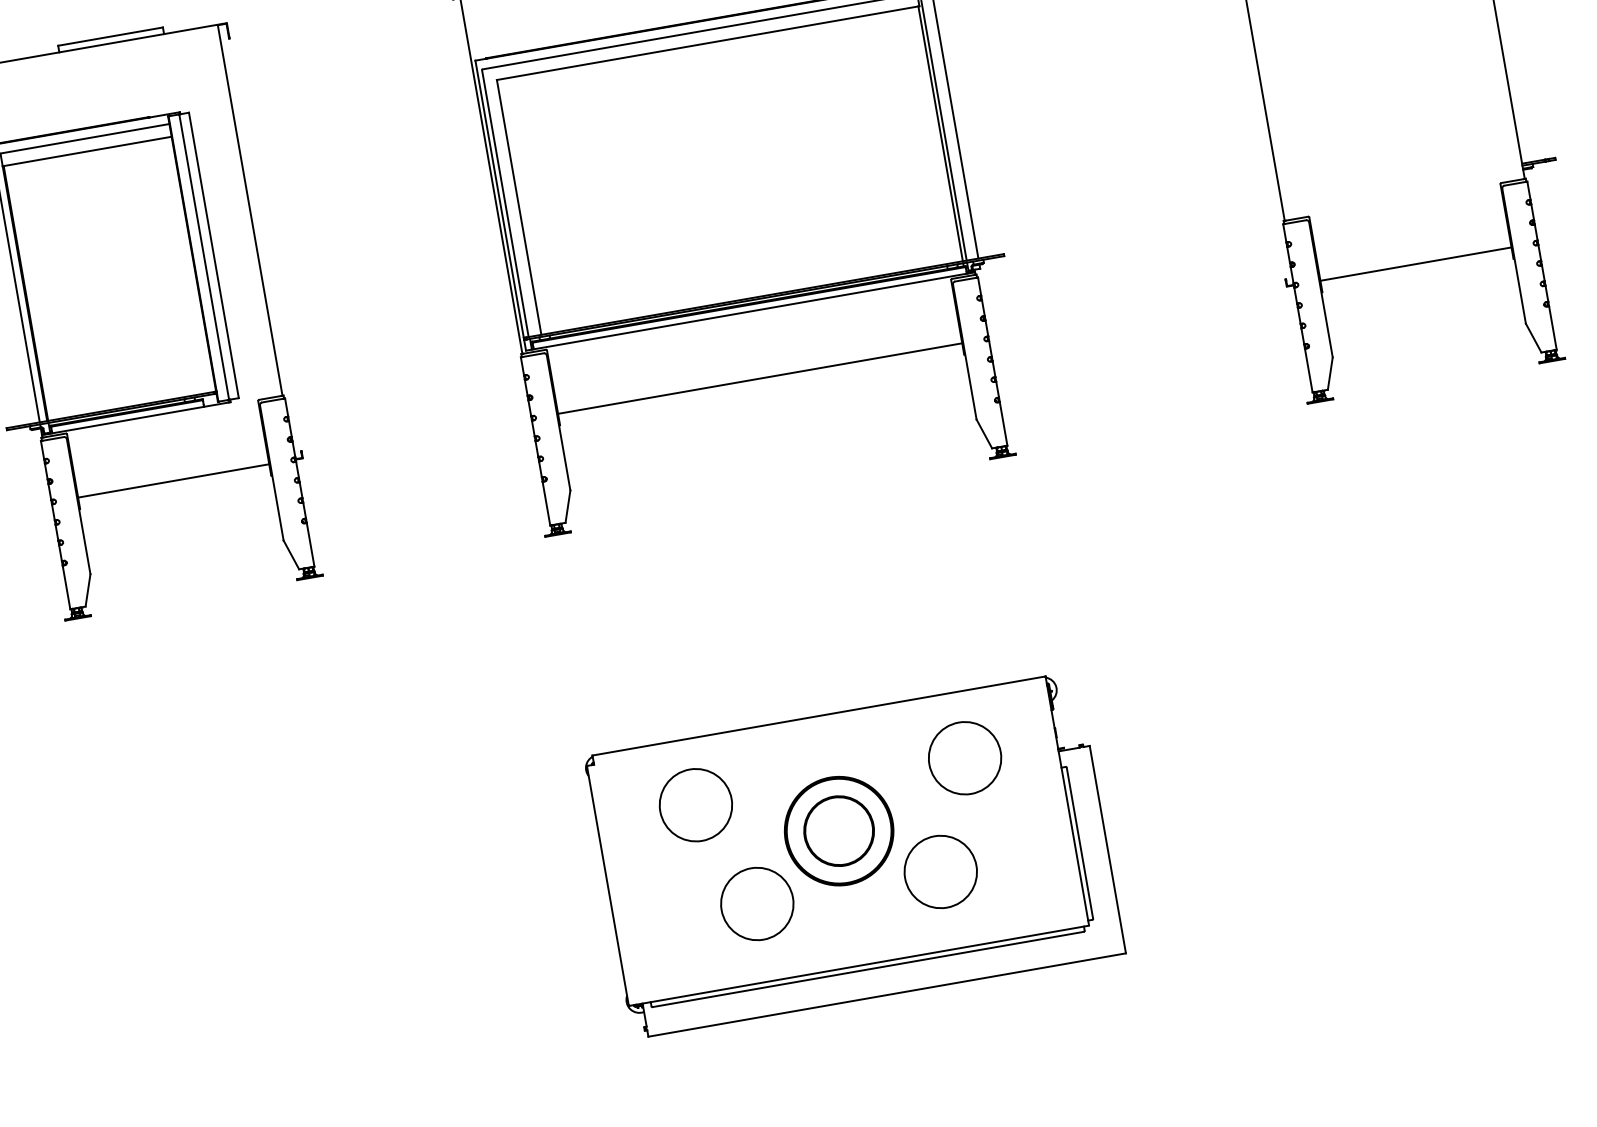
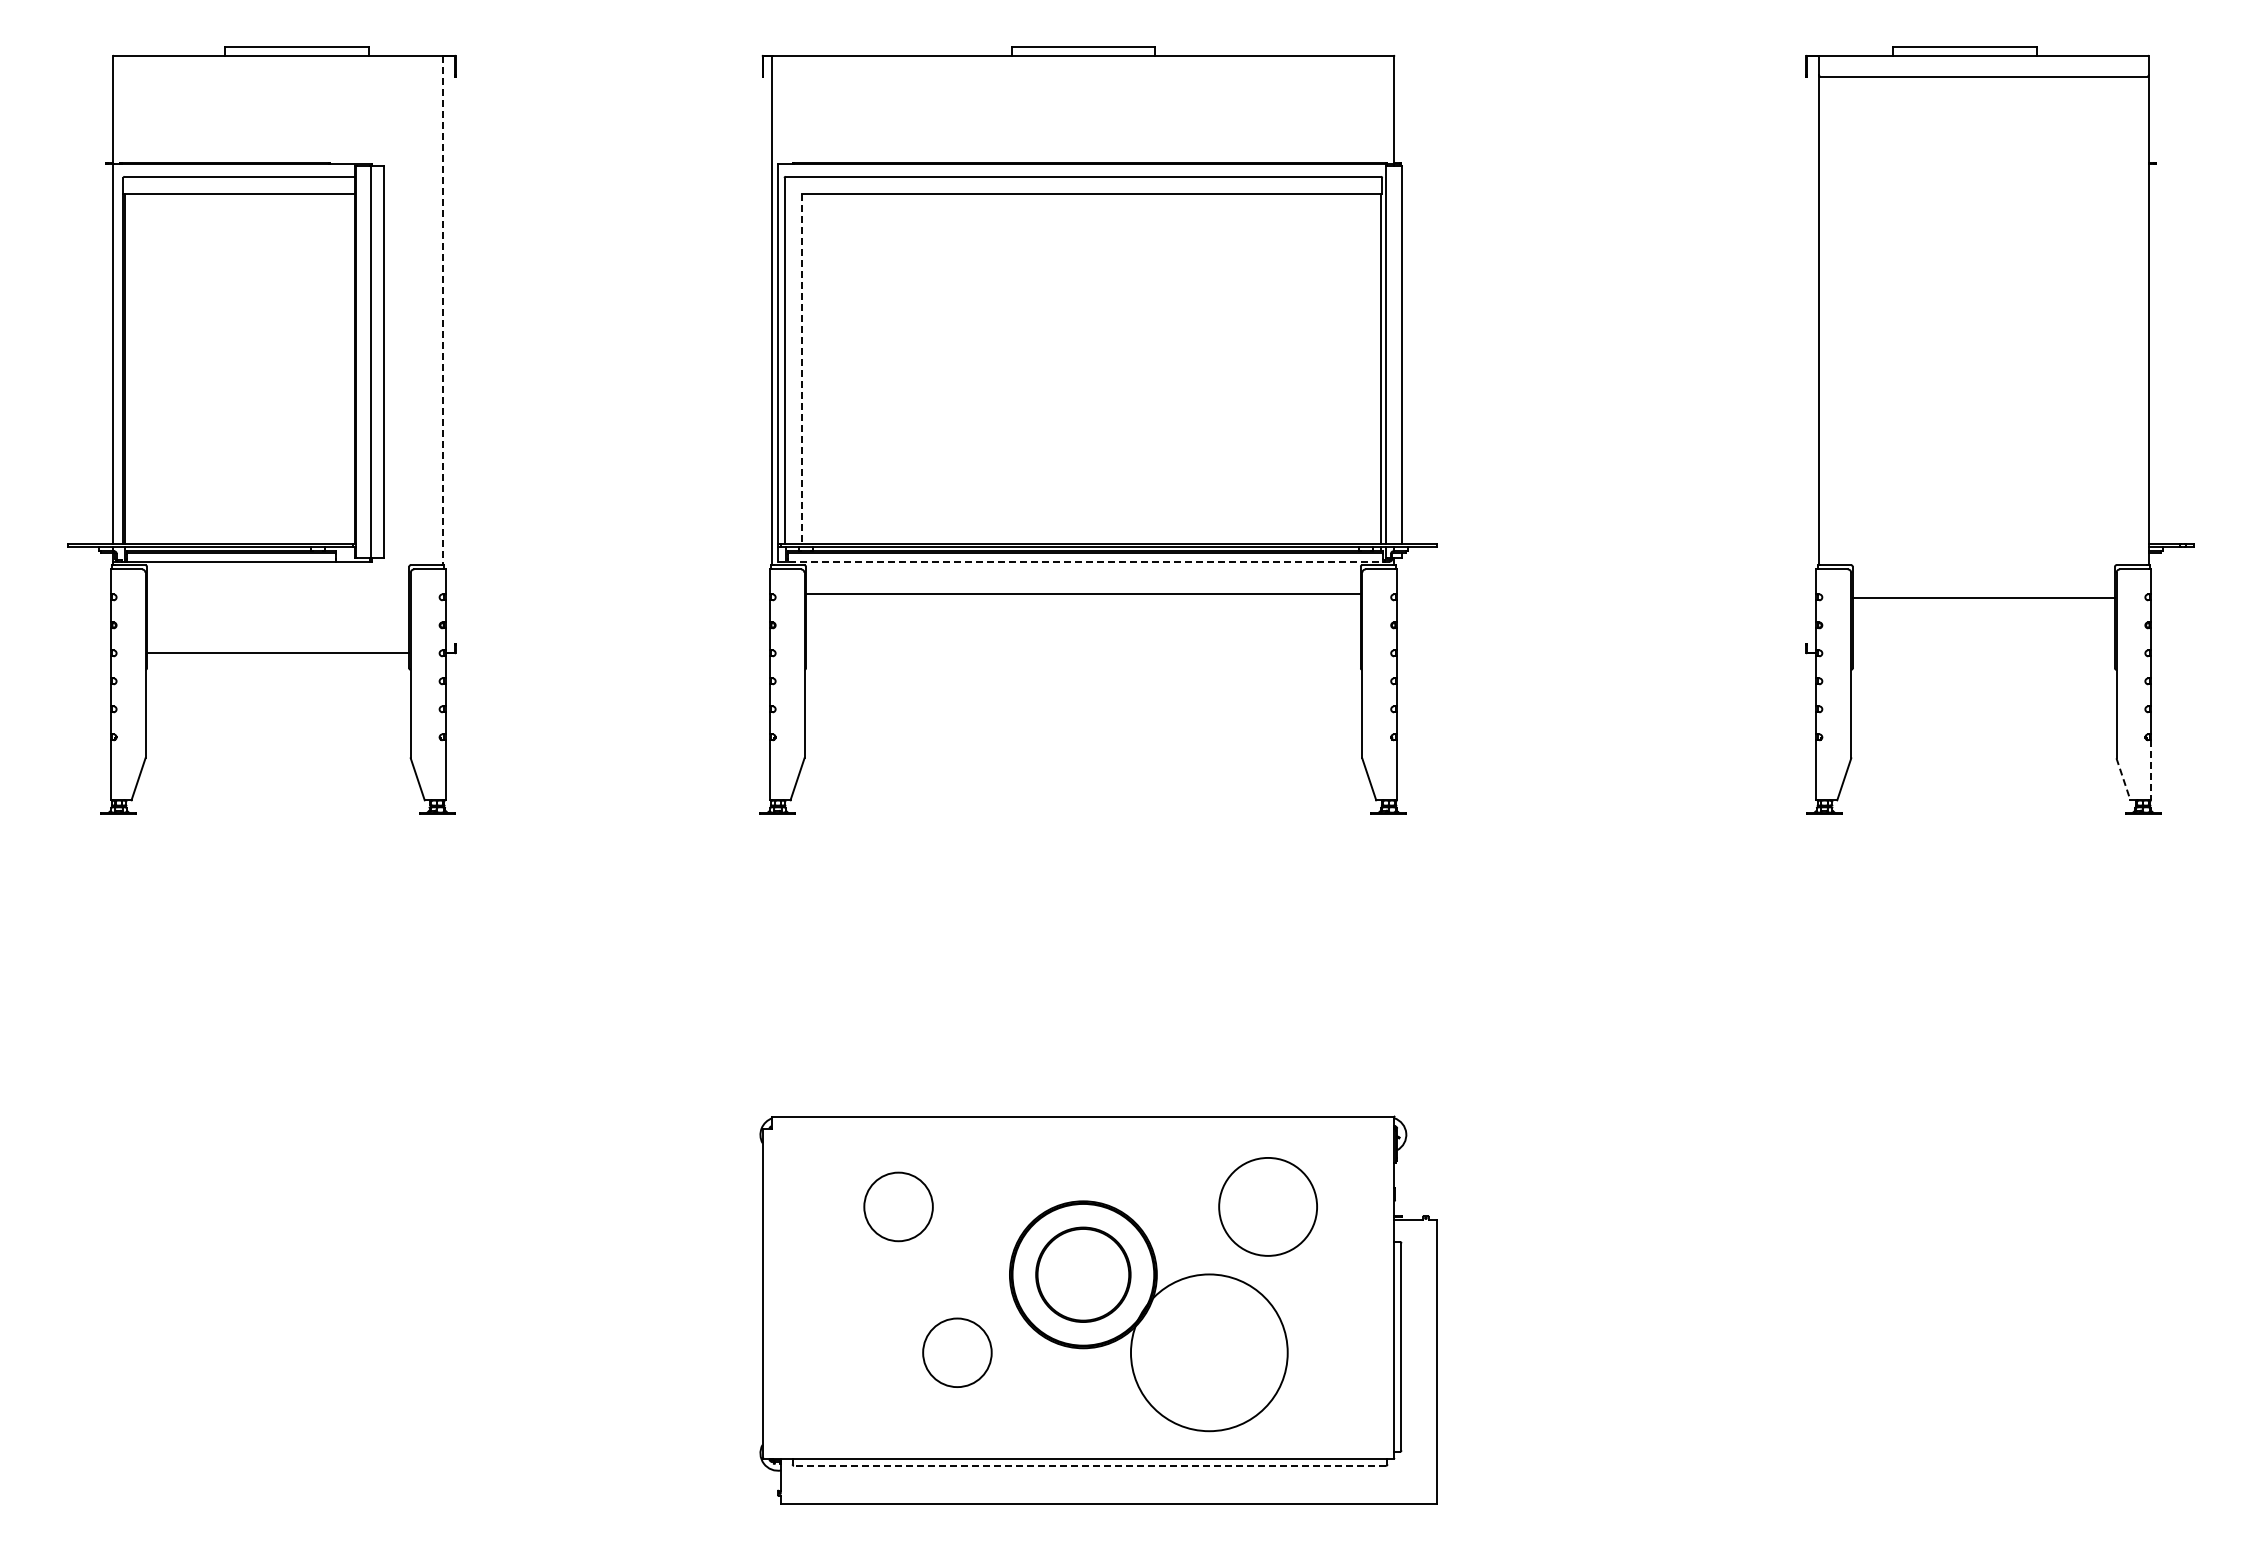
line: (519, 207) -> (802, 369), solid -> dashed
line: (249, 211) -> (442, 311), solid -> dashed
line: (1415, 264) -> (1983, 598), moved
line: (750, 311) -> (1086, 561), solid -> dashed
line: (1552, 328) -> (2151, 770), solid -> dashed
line: (1533, 338) -> (2123, 779), solid -> dashed
line: (759, 378) -> (1082, 594), moved
circle: (695, 804) -> (898, 1206), size x0.7
circle: (940, 871) -> (1209, 1352), size x1.6
circle: (757, 903) -> (957, 1352), size x0.7
line: (867, 969) -> (1089, 1465), solid -> dashed

